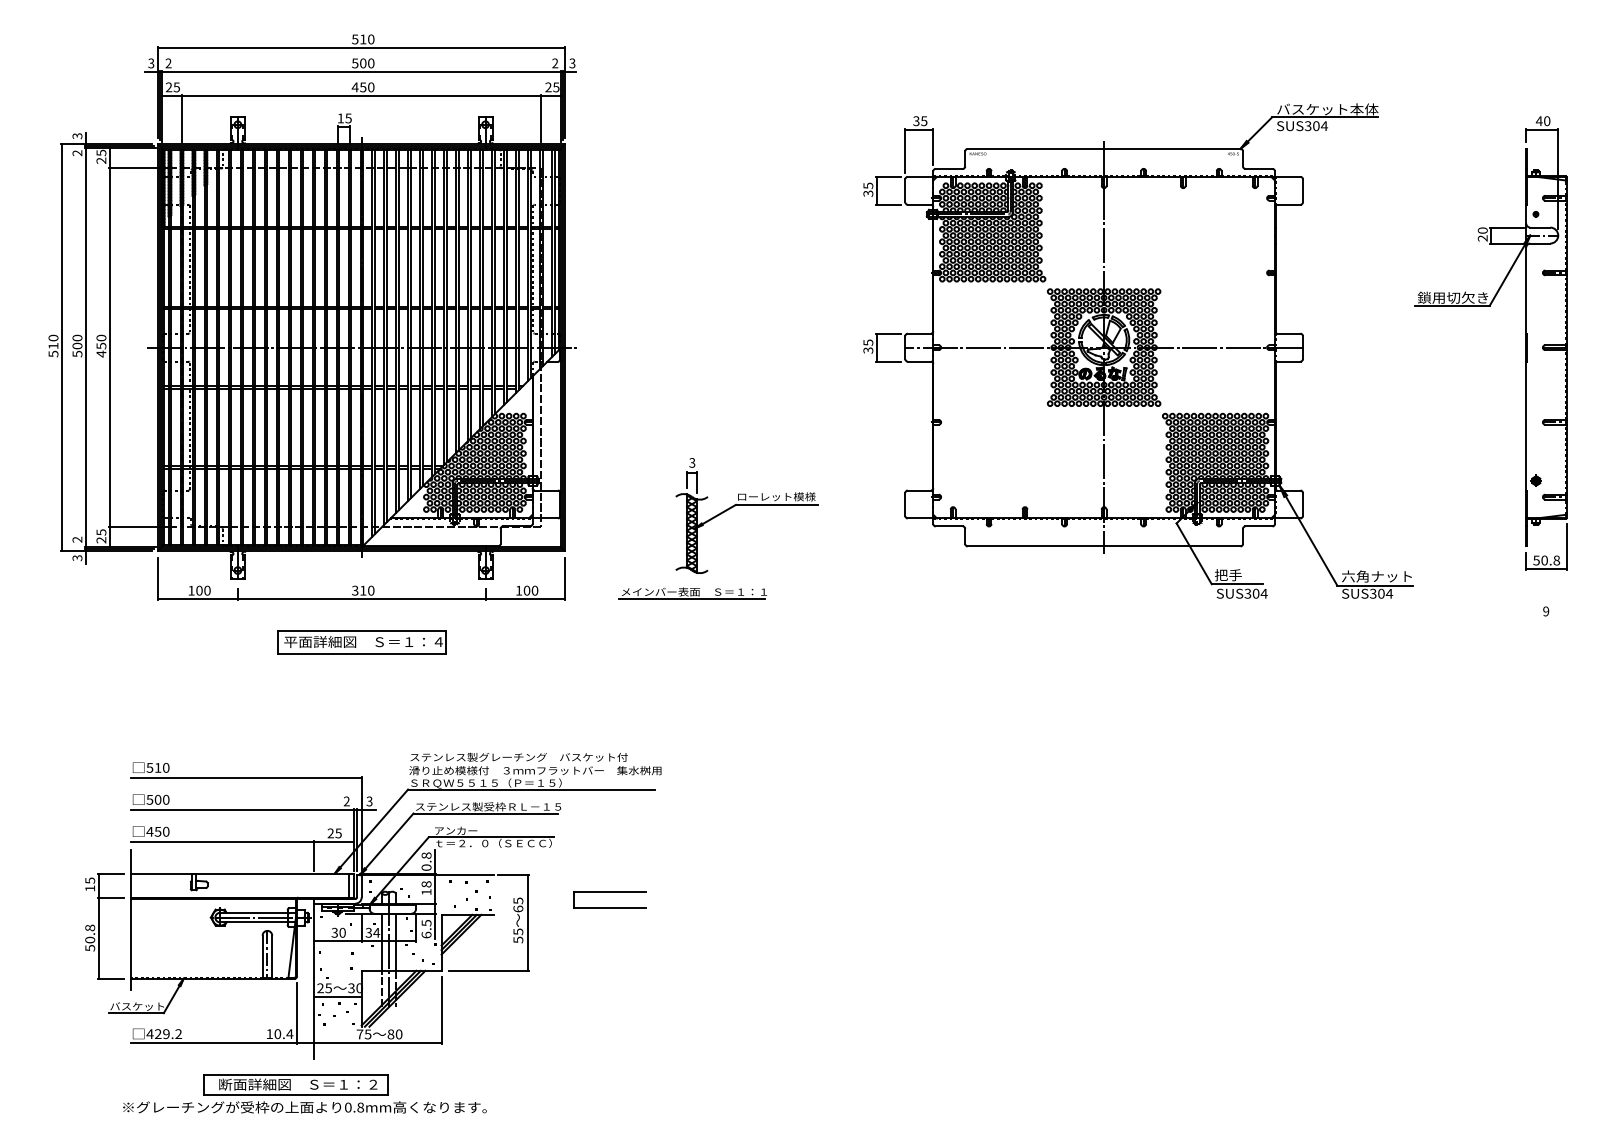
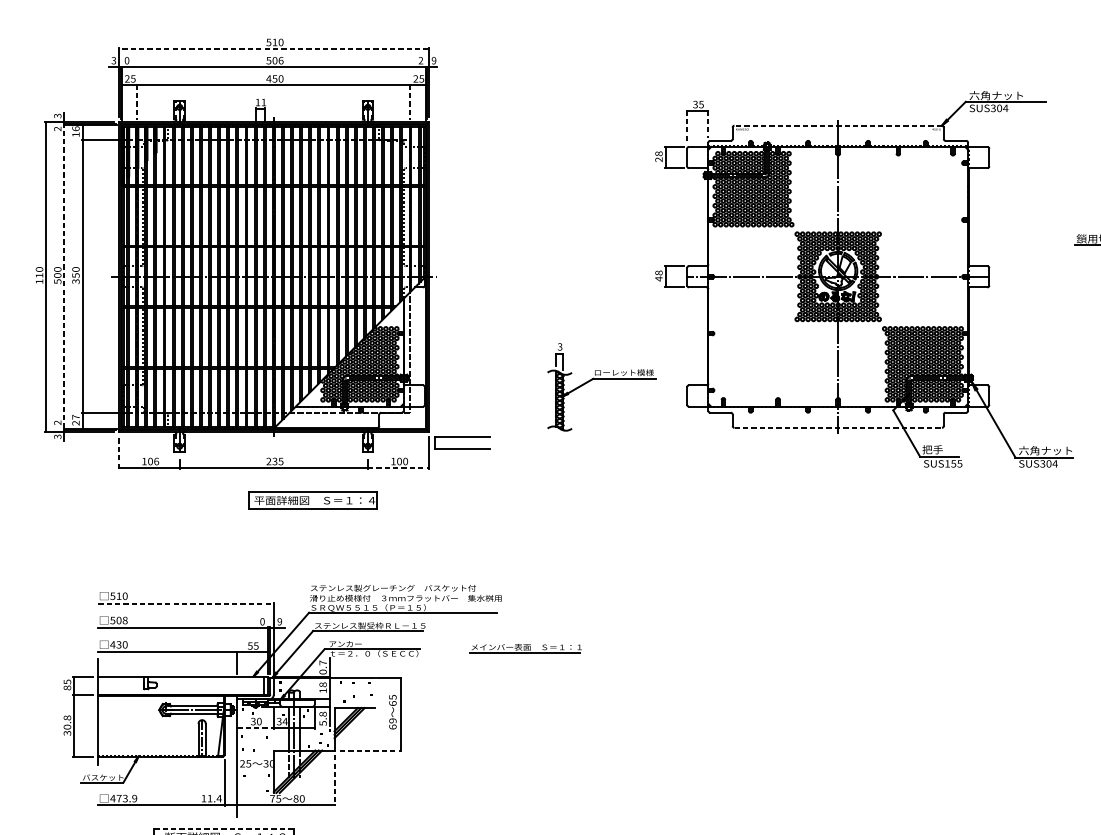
line: (361, 48) -> (273, 49), solid -> dashed
text: (168, 63) -> (126, 60), 2 -> 0
text: (371, 63) -> (281, 60), 500 -> 506
text: (572, 63) -> (434, 60), 3 -> 9
text: (1327, 109) -> (1008, 95), バスケット本体 -> 六角ナット
line: (181, 118) -> (136, 102), solid -> dashed
text: (348, 118) -> (263, 102), 15 -> 11
line: (541, 118) -> (410, 102), solid -> dashed
line: (933, 147) -> (708, 124), solid -> dashed
line: (1103, 148) -> (837, 125), solid -> dashed
line: (905, 151) -> (687, 127), solid -> dashed
text: (101, 156) -> (76, 131), 25 -> 16
text: (868, 189) -> (659, 156), 35 -> 28
text: (868, 346) -> (659, 275), 35 -> 48
line: (86, 347) -> (64, 276), solid -> dashed
text: (53, 353) -> (39, 281), 510 -> 110
text: (101, 353) -> (76, 281), 450 -> 350
part: (746, 505) -> (601, 379), moved
text: (101, 532) -> (76, 417), 25 -> 27
line: (1104, 546) -> (838, 427), solid -> dashed
line: (157, 578) -> (118, 452), solid -> dashed
text: (207, 590) -> (156, 461), 100 -> 106
text: (363, 590) -> (275, 461), 310 -> 235
part: (692, 593) -> (525, 648), moved
text: (1255, 593) -> (953, 463), SUS304 -> SUS155
line: (525, 599) -> (398, 468), solid -> dashed
part: (361, 642) -> (313, 500), moved
line: (246, 777) -> (186, 603), solid -> dashed
text: (166, 799) -> (125, 620), 500 -> 508
text: (346, 801) -> (262, 621), 2 -> 0
text: (369, 801) -> (279, 621), 3 -> 9
text: (158, 830) -> (119, 643), 450 -> 430
text: (330, 833) -> (250, 646), 25 -> 55
text: (426, 855) -> (323, 662), 0.8 -> 0.7
text: (90, 888) -> (67, 687), 15 -> 85
part: (609, 892) -> (462, 437), moved
text: (426, 928) -> (323, 718), 6.5 -> 5.8
text: (518, 935) -> (393, 723), 55 -> 69
line: (337, 941) -> (255, 728), solid -> dashed
text: (89, 948) -> (66, 733), 50.8 -> 30.8
line: (489, 970) -> (370, 750), solid -> dashed
line: (337, 996) -> (255, 770), removed
line: (441, 1010) -> (334, 780), solid -> dashed
text: (168, 1034) -> (126, 798), 429.2 -> 473.9
text: (277, 1034) -> (209, 798), 10.4 -> 11.4
line: (296, 1074) -> (224, 829), solid -> dashed

